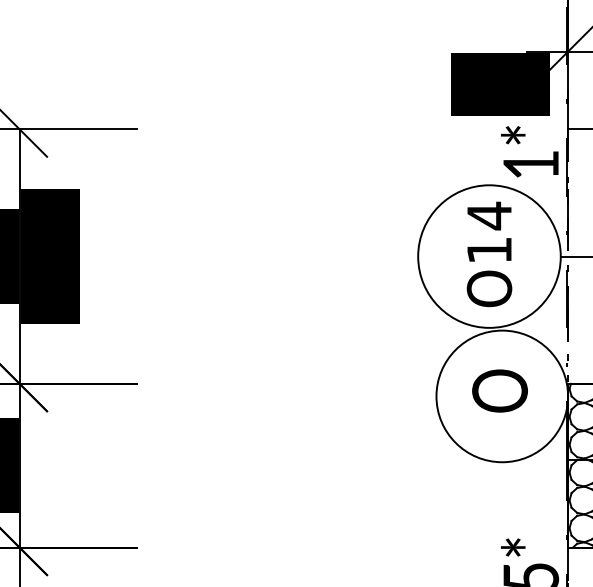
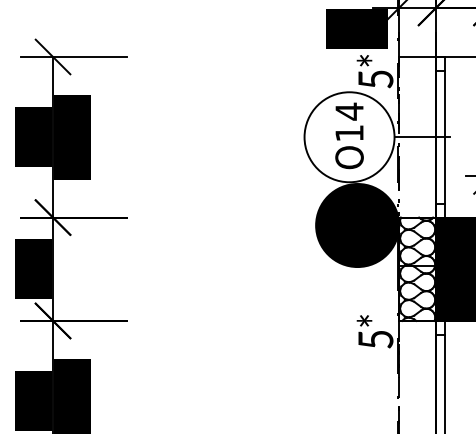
text: (530, 165) -> (375, 79), 1 -> 5
fill: (502, 396) -> (357, 225), added

